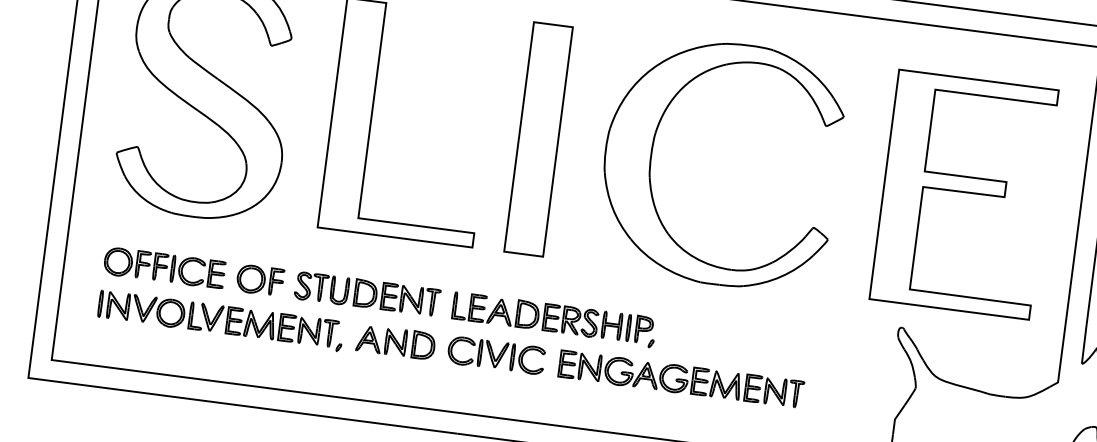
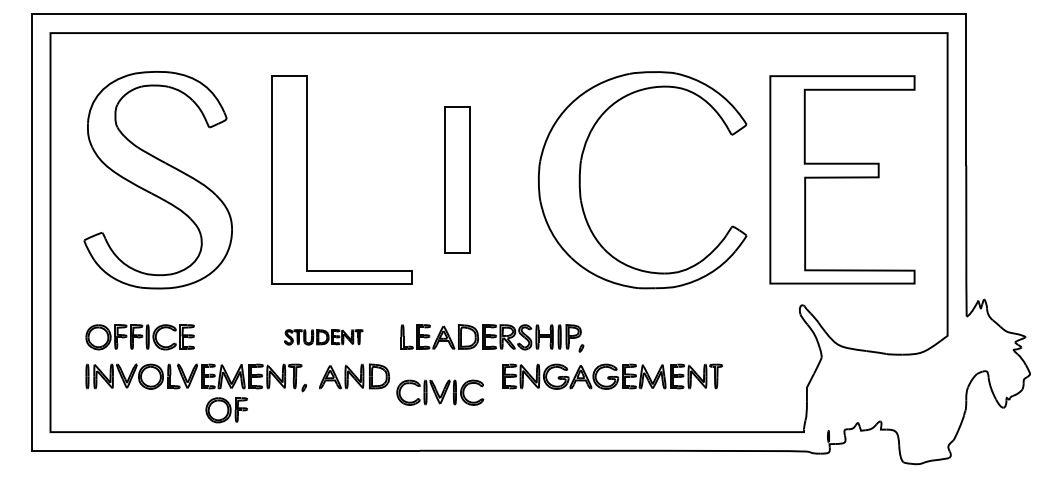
part: (538, 139) -> (457, 179), size x0.7
part: (652, 154) -> (580, 180), moved
part: (260, 280) -> (226, 410), moved
part: (367, 294) -> (323, 337), size x0.6
part: (496, 355) -> (440, 392), moved

